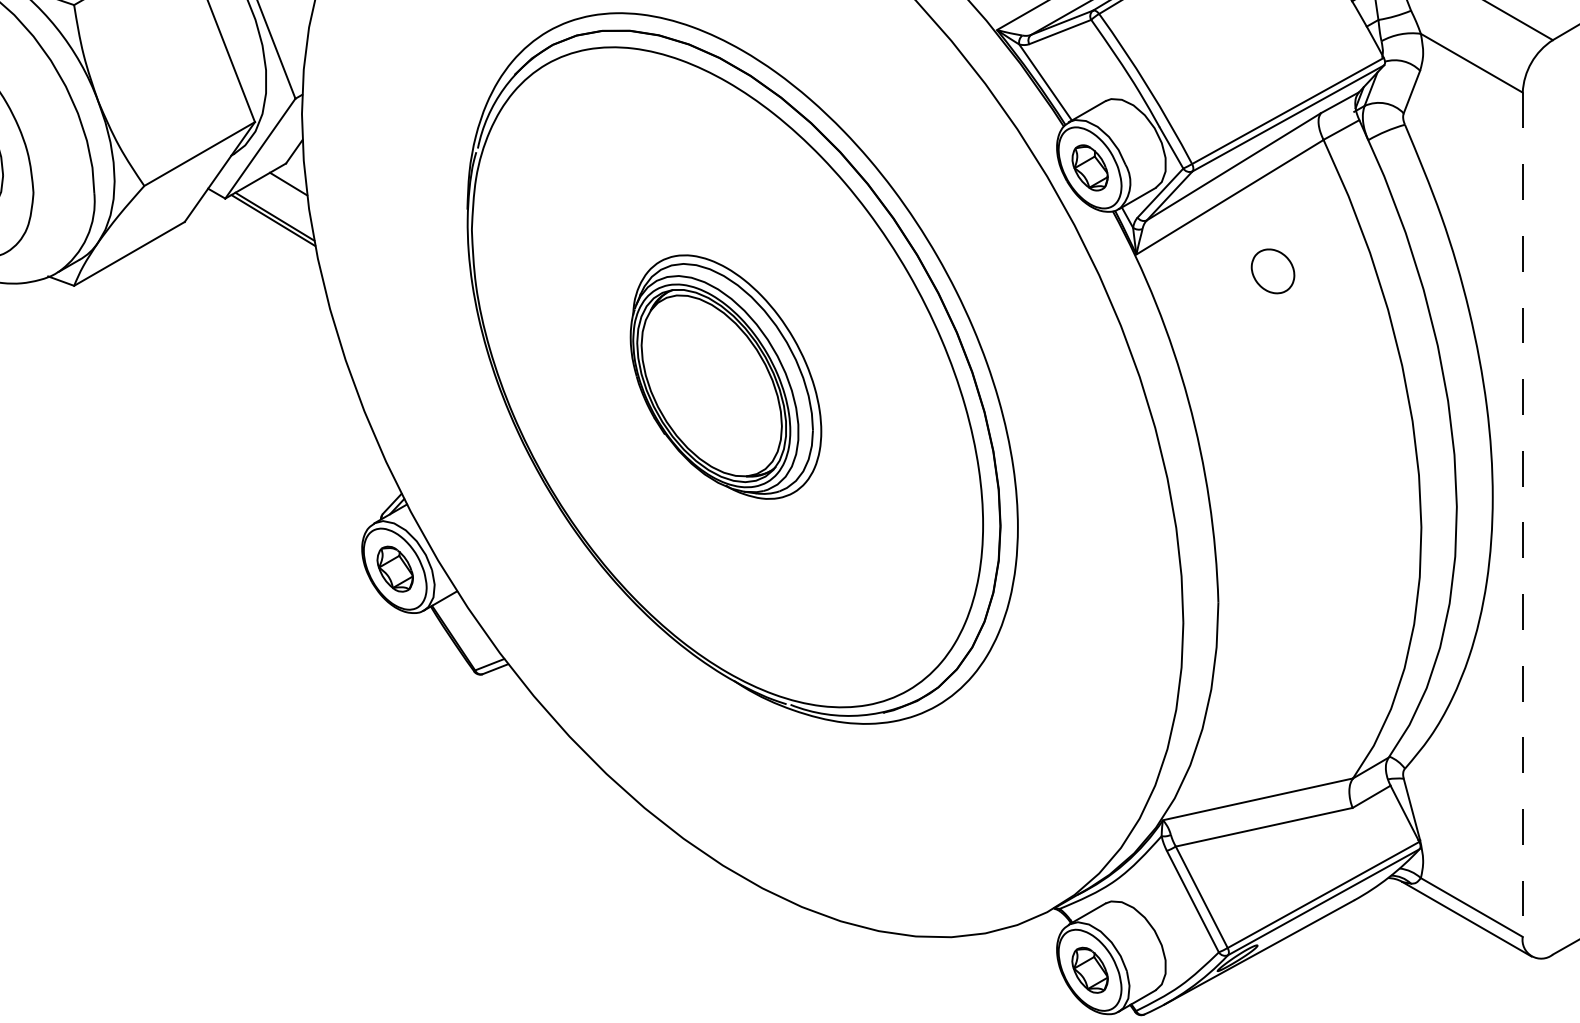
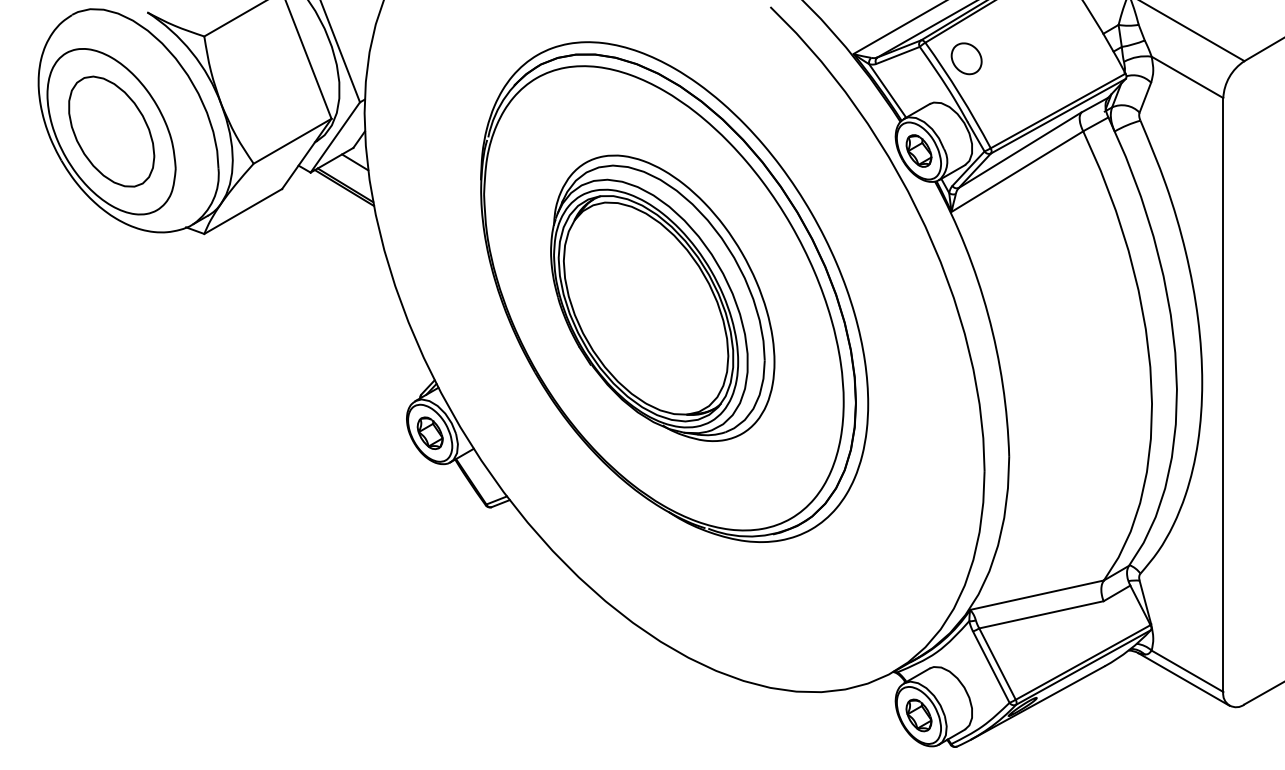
part: (1272, 270) -> (966, 58), moved
part: (725, 376) -> (662, 297), size x1.67
line: (1523, 515) -> (1223, 395), dashed -> solid

